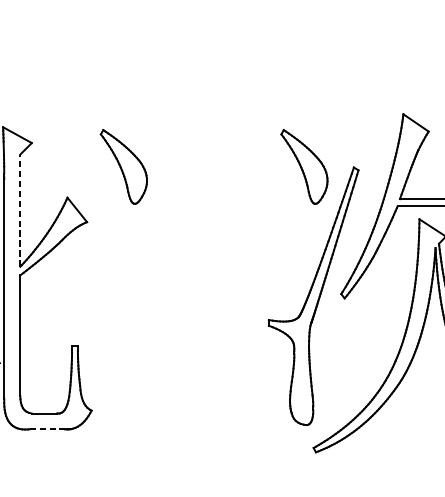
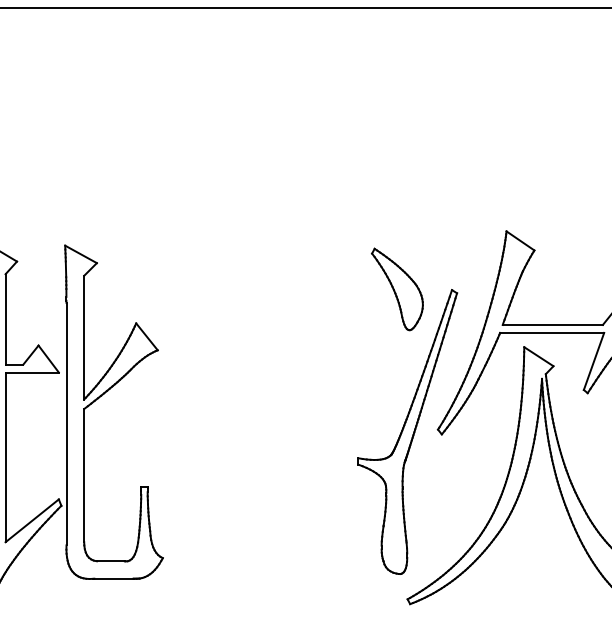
part: (123, 166) -> (198, 289), removed
line: (20, 210) -> (84, 337), dashed -> solid
line: (47, 429) -> (114, 578), dashed -> solid

